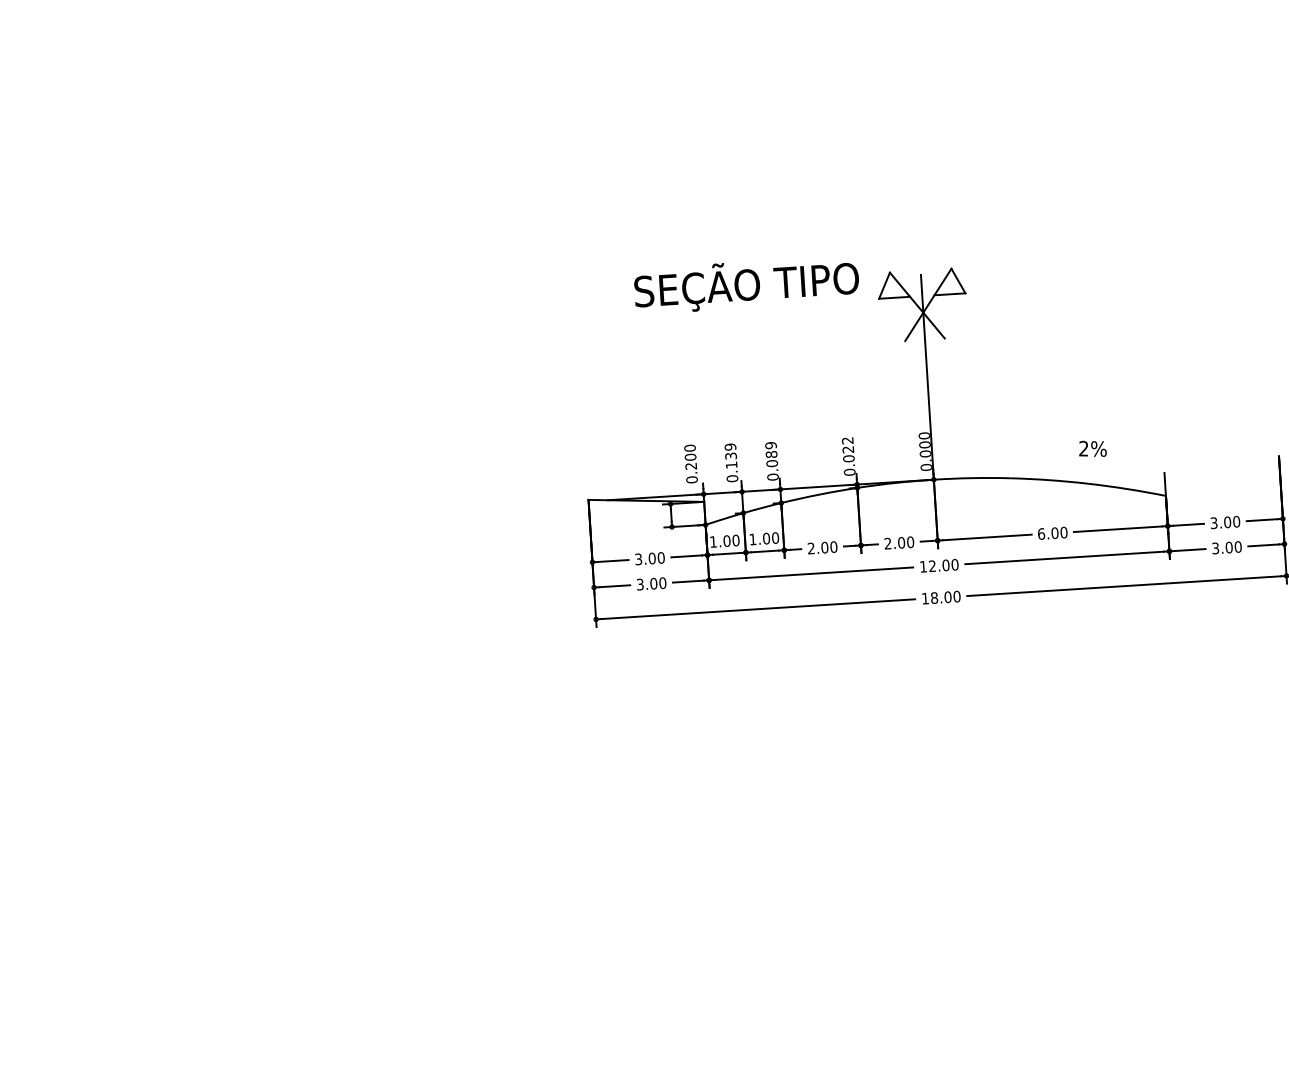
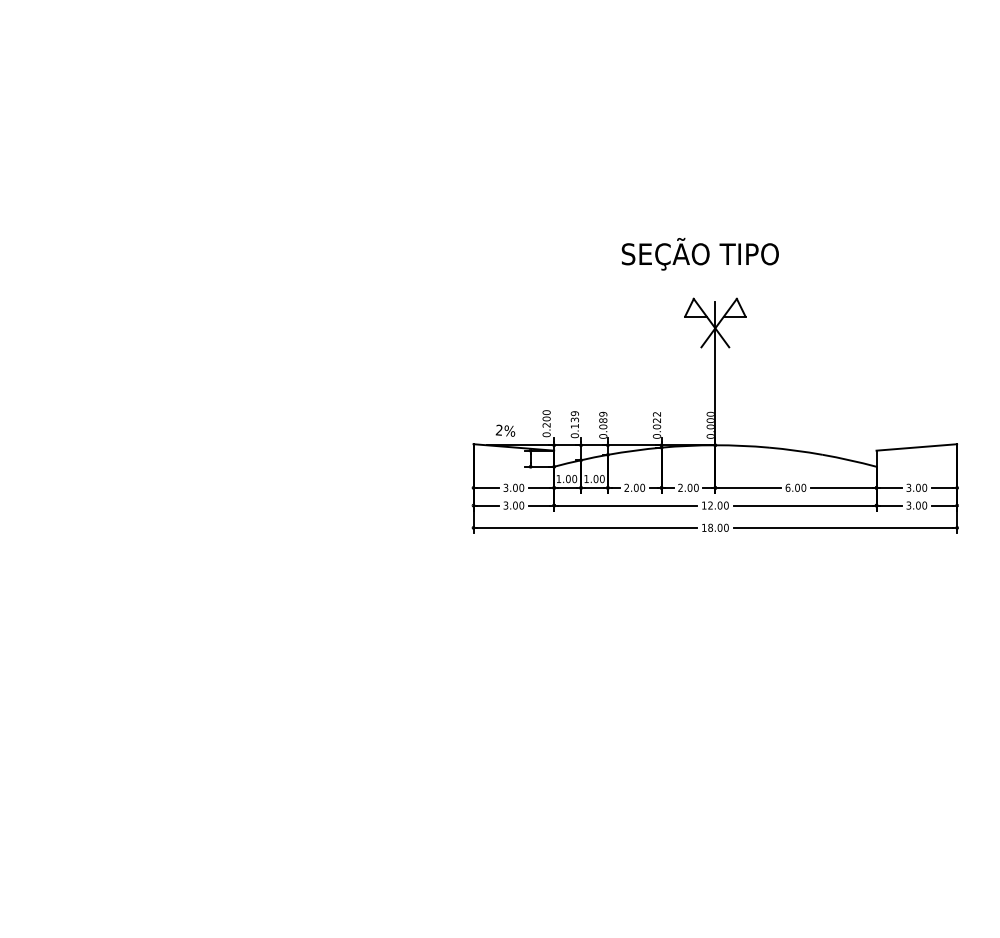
text: (745, 285) -> (699, 254), moved
text: (1092, 448) -> (505, 430), moved
line: (1221, 464) -> (916, 447), added

